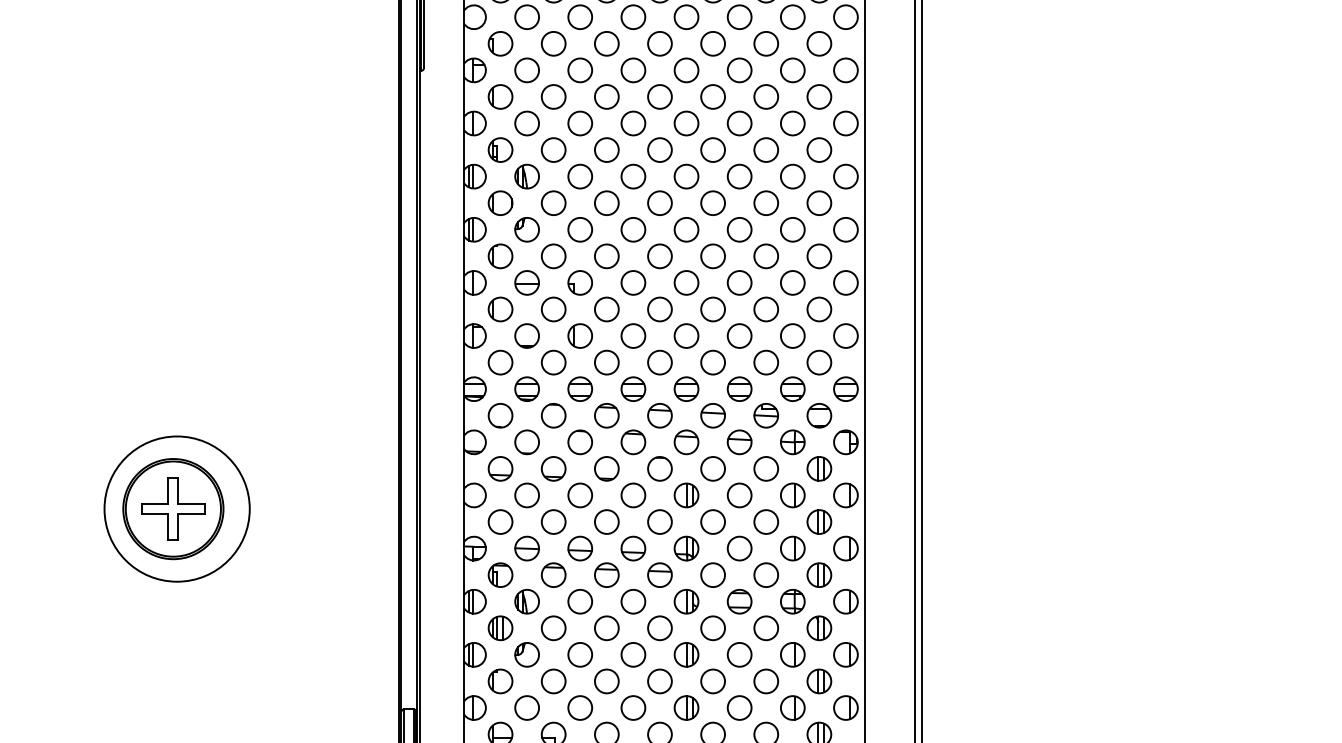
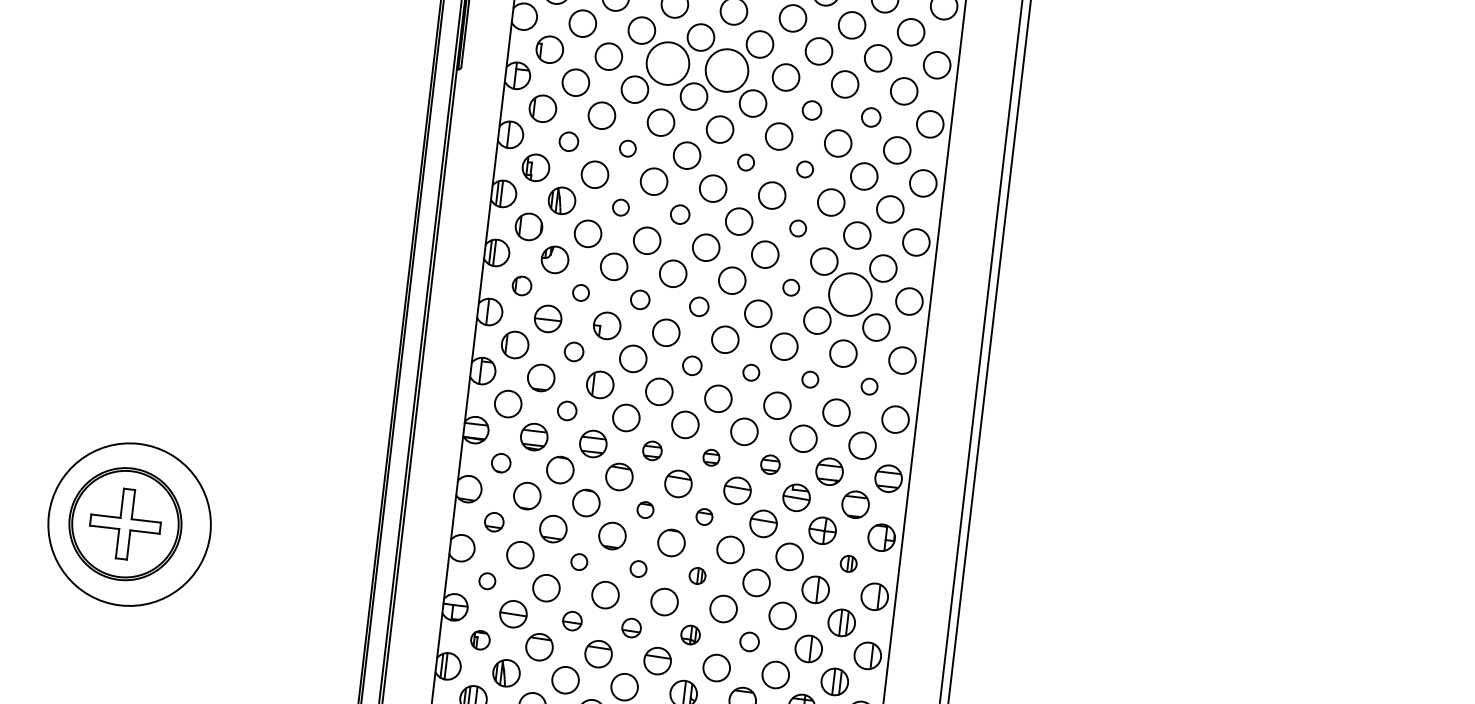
circle: (606, 43) -> (667, 63), size x1.6
circle: (659, 43) -> (726, 70), size x1.6
circle: (739, 70) -> (811, 110), size x0.7
circle: (792, 70) -> (870, 117), size x0.7
circle: (526, 123) -> (568, 141), size x0.7
circle: (579, 123) -> (627, 148), size x0.6
circle: (686, 123) -> (746, 162), size x0.6
circle: (739, 123) -> (805, 169), size x0.6
circle: (579, 176) -> (620, 207), size x0.6
circle: (633, 176) -> (680, 214), size x0.7
circle: (739, 176) -> (798, 228), size x0.6
circle: (739, 229) -> (791, 287), size x0.6
circle: (792, 229) -> (850, 294), size x1.6
part: (500, 256) -> (521, 286), size x0.7
circle: (553, 256) -> (580, 293), size x0.6
circle: (606, 256) -> (639, 299), size x0.7
circle: (659, 256) -> (698, 306), size x0.7
circle: (553, 309) -> (573, 351), size x0.7
circle: (659, 309) -> (691, 365), size x0.7
circle: (712, 309) -> (750, 372), size x0.6
circle: (765, 309) -> (809, 379), size x0.6
circle: (819, 309) -> (869, 386), size x0.6
circle: (553, 362) -> (567, 410), size x0.7
part: (633, 388) -> (652, 450), size x0.7
part: (686, 388) -> (711, 457), size x0.6
part: (739, 388) -> (770, 464), size x0.7
part: (500, 415) -> (501, 462), size x0.7
part: (633, 442) -> (645, 510), size x0.6
part: (686, 442) -> (704, 517), size x0.6
part: (500, 468) -> (494, 521), size x0.7
part: (819, 468) -> (848, 563), size x0.6
circle: (579, 495) -> (578, 562), size x0.6
circle: (633, 495) -> (638, 569), size x0.6
part: (686, 495) -> (697, 576), size x0.6
circle: (500, 521) -> (487, 580), size x0.6
part: (579, 548) -> (571, 620), size x0.7
part: (633, 548) -> (631, 628), size x0.7
part: (686, 548) -> (690, 634), size x0.7
circle: (739, 548) -> (749, 641), size x0.7
part: (500, 574) -> (480, 639), size x0.7

